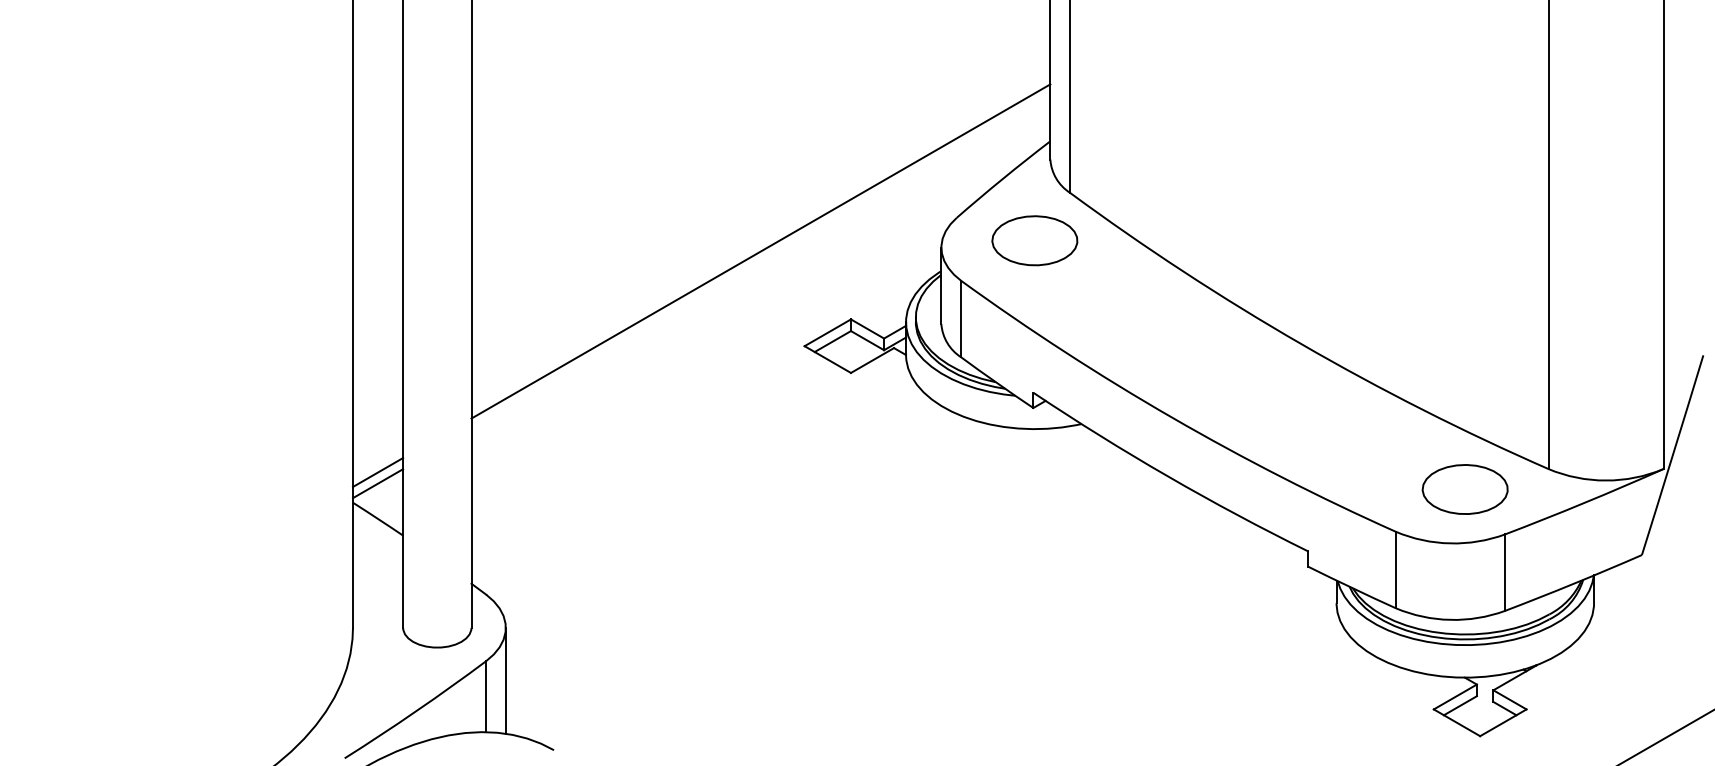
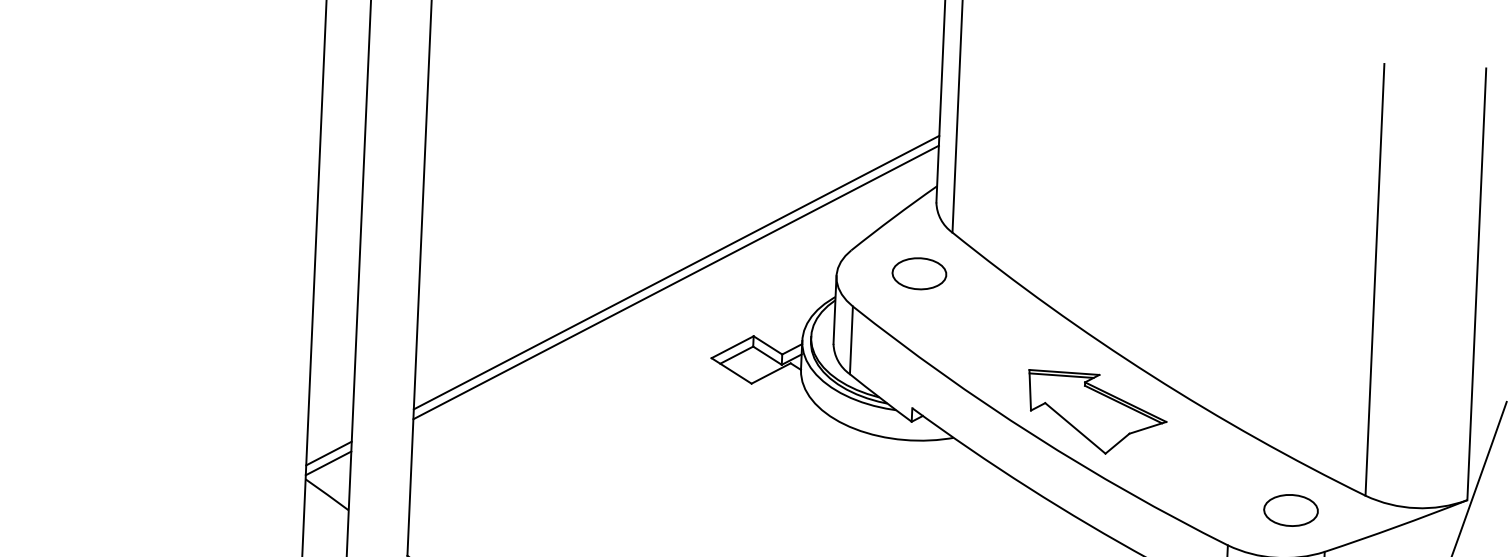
part: (1034, 240) -> (919, 273), size x0.71
line: (760, 262) -> (675, 282), added
part: (1241, 388) -> (1096, 412), added
part: (1465, 488) -> (1291, 509), size x0.71

